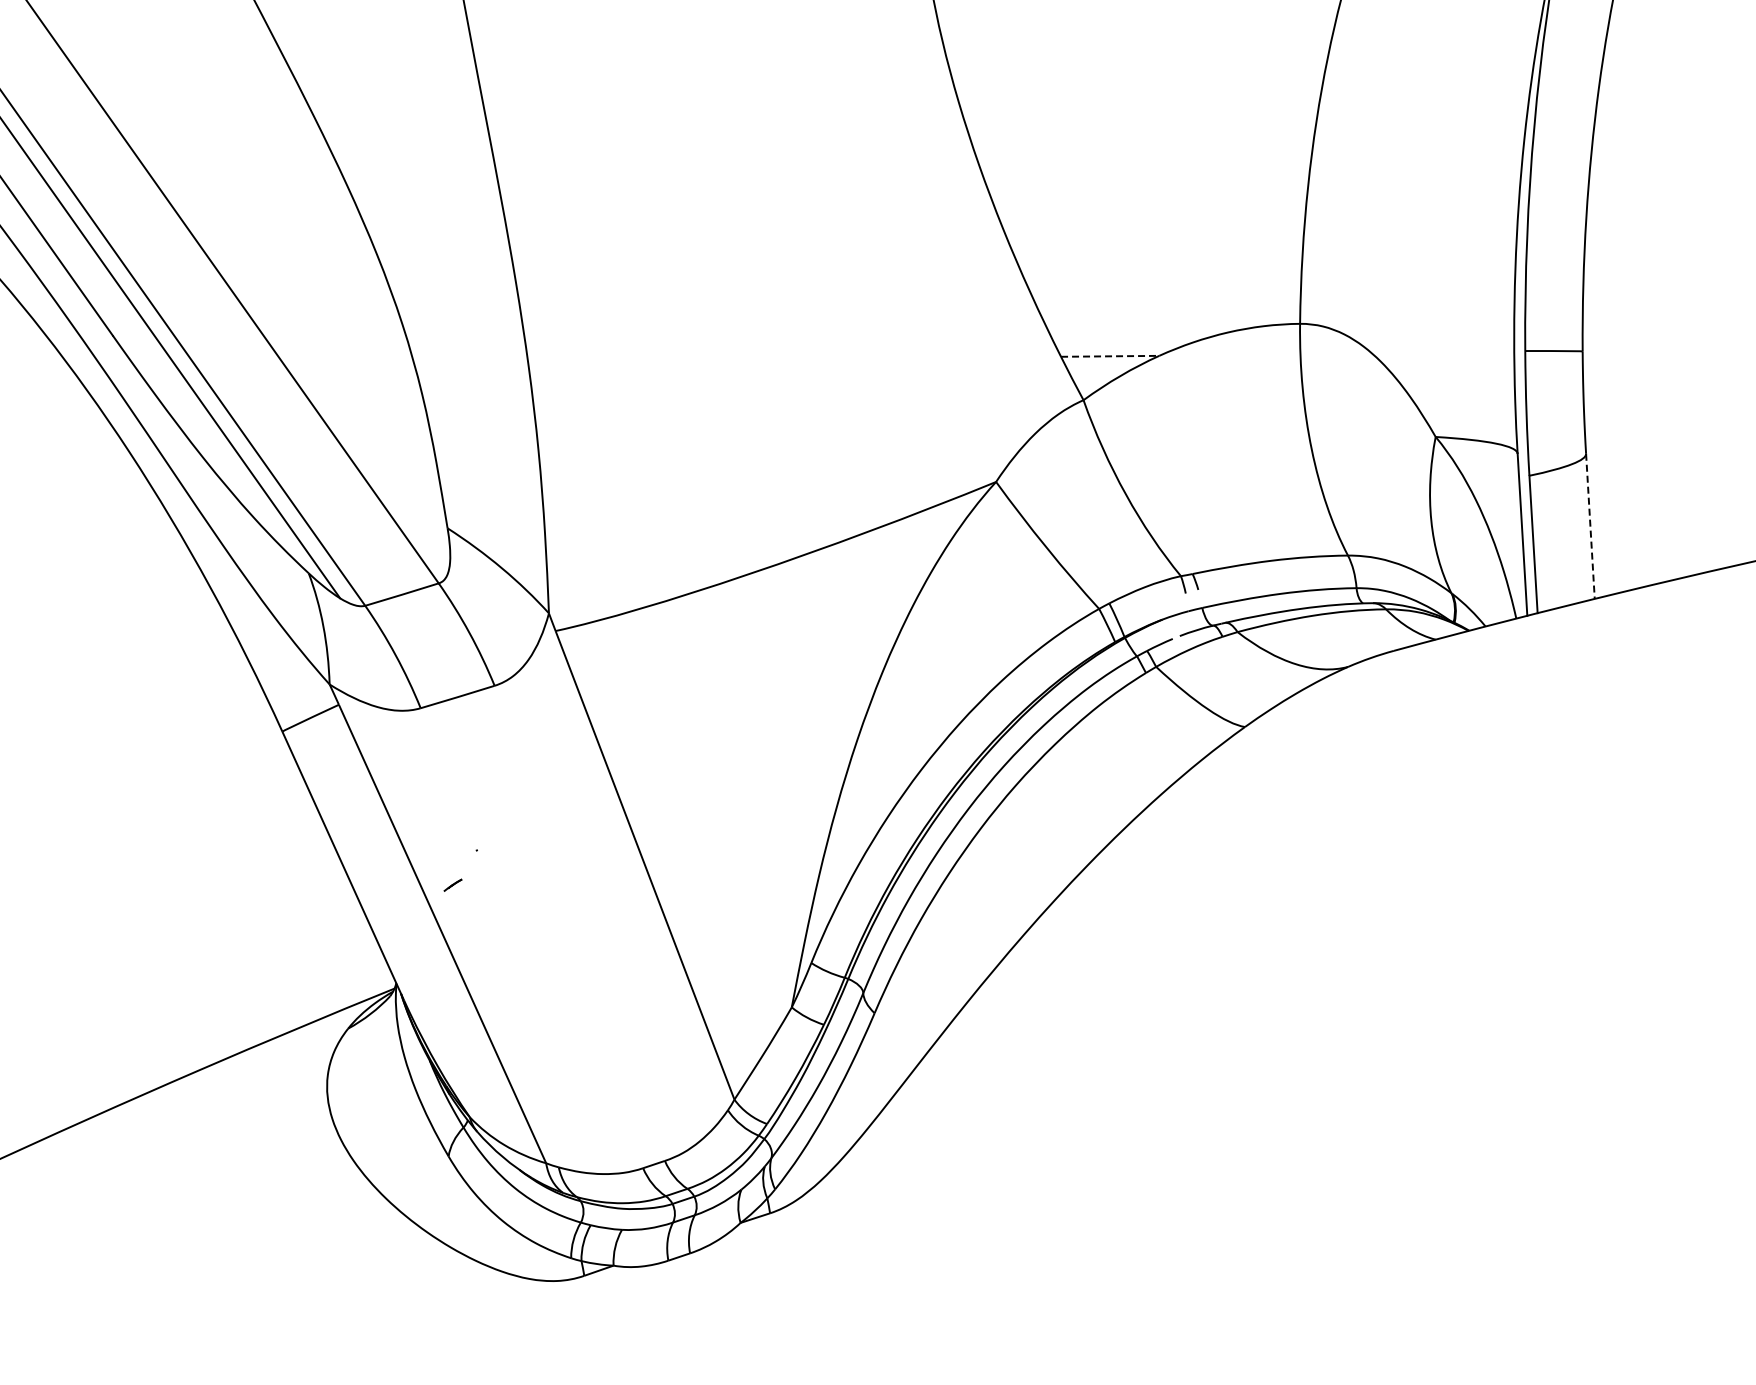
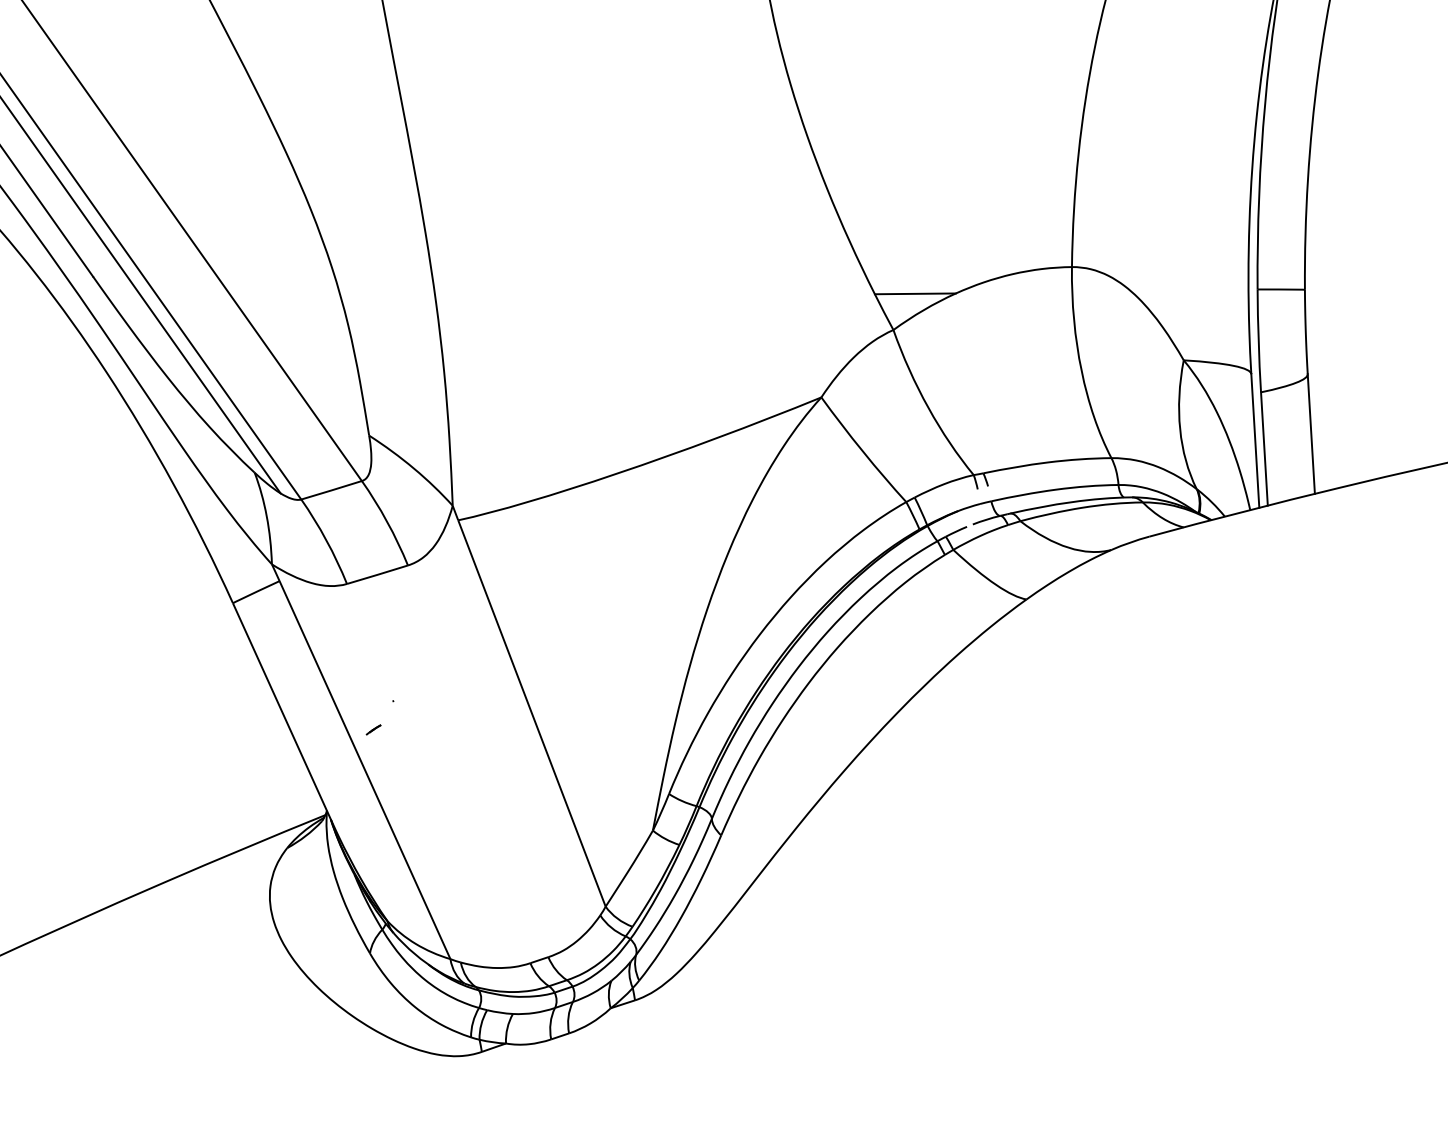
line: (1110, 356) -> (915, 294), dashed -> solid
line: (1590, 526) -> (1311, 434), dashed -> solid

